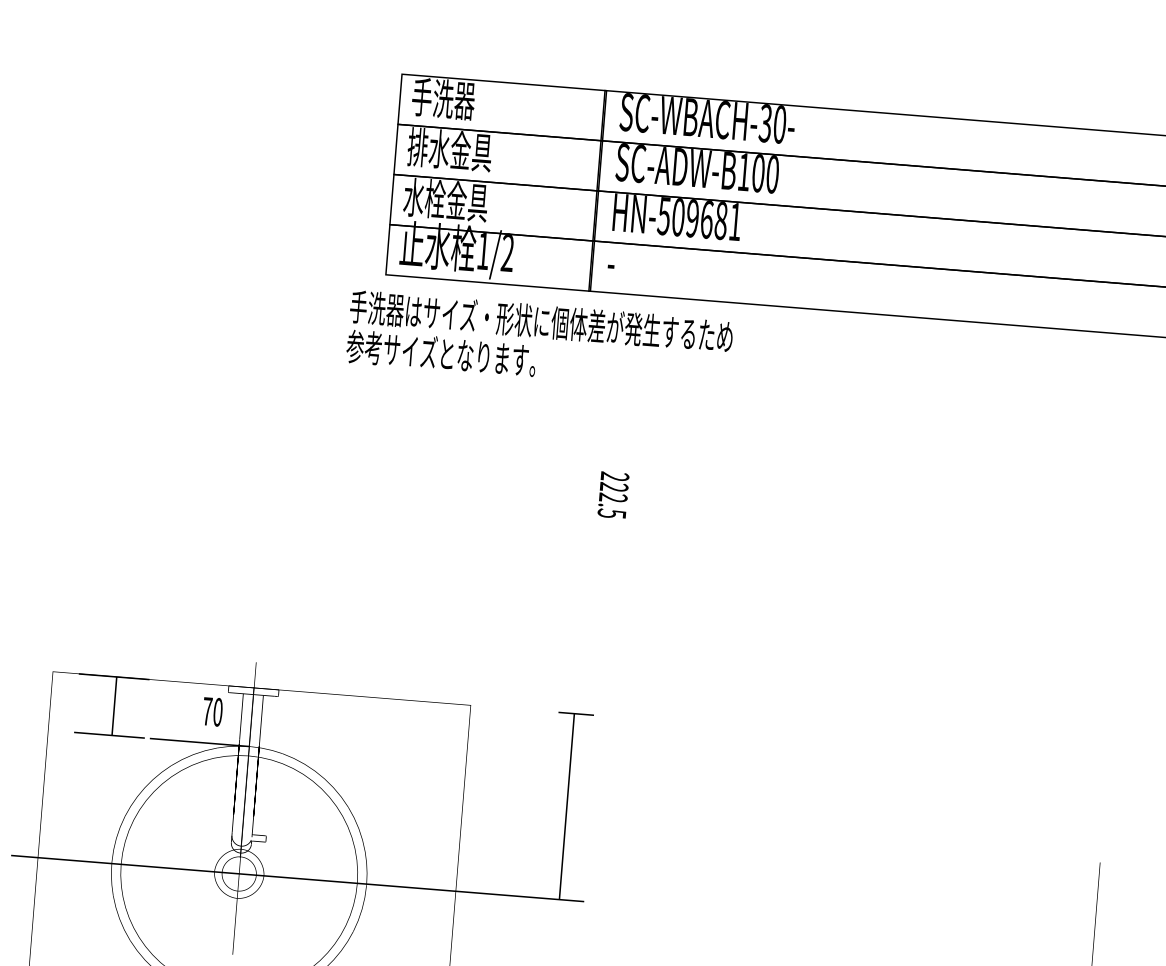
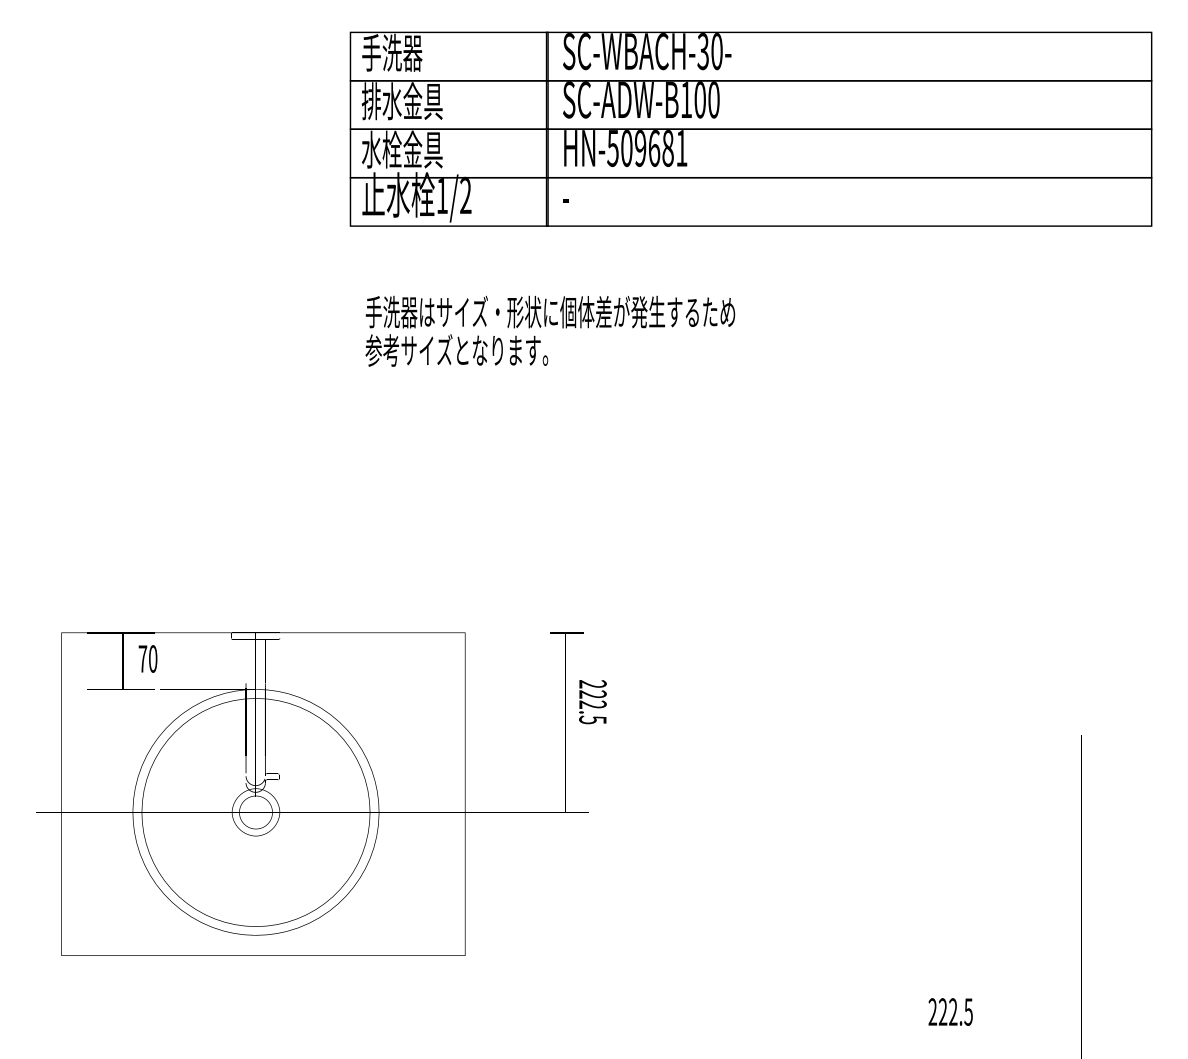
text: (540, 340) -> (550, 330), moved
text: (613, 495) -> (592, 702), moved
text: (212, 711) -> (147, 658), moved

